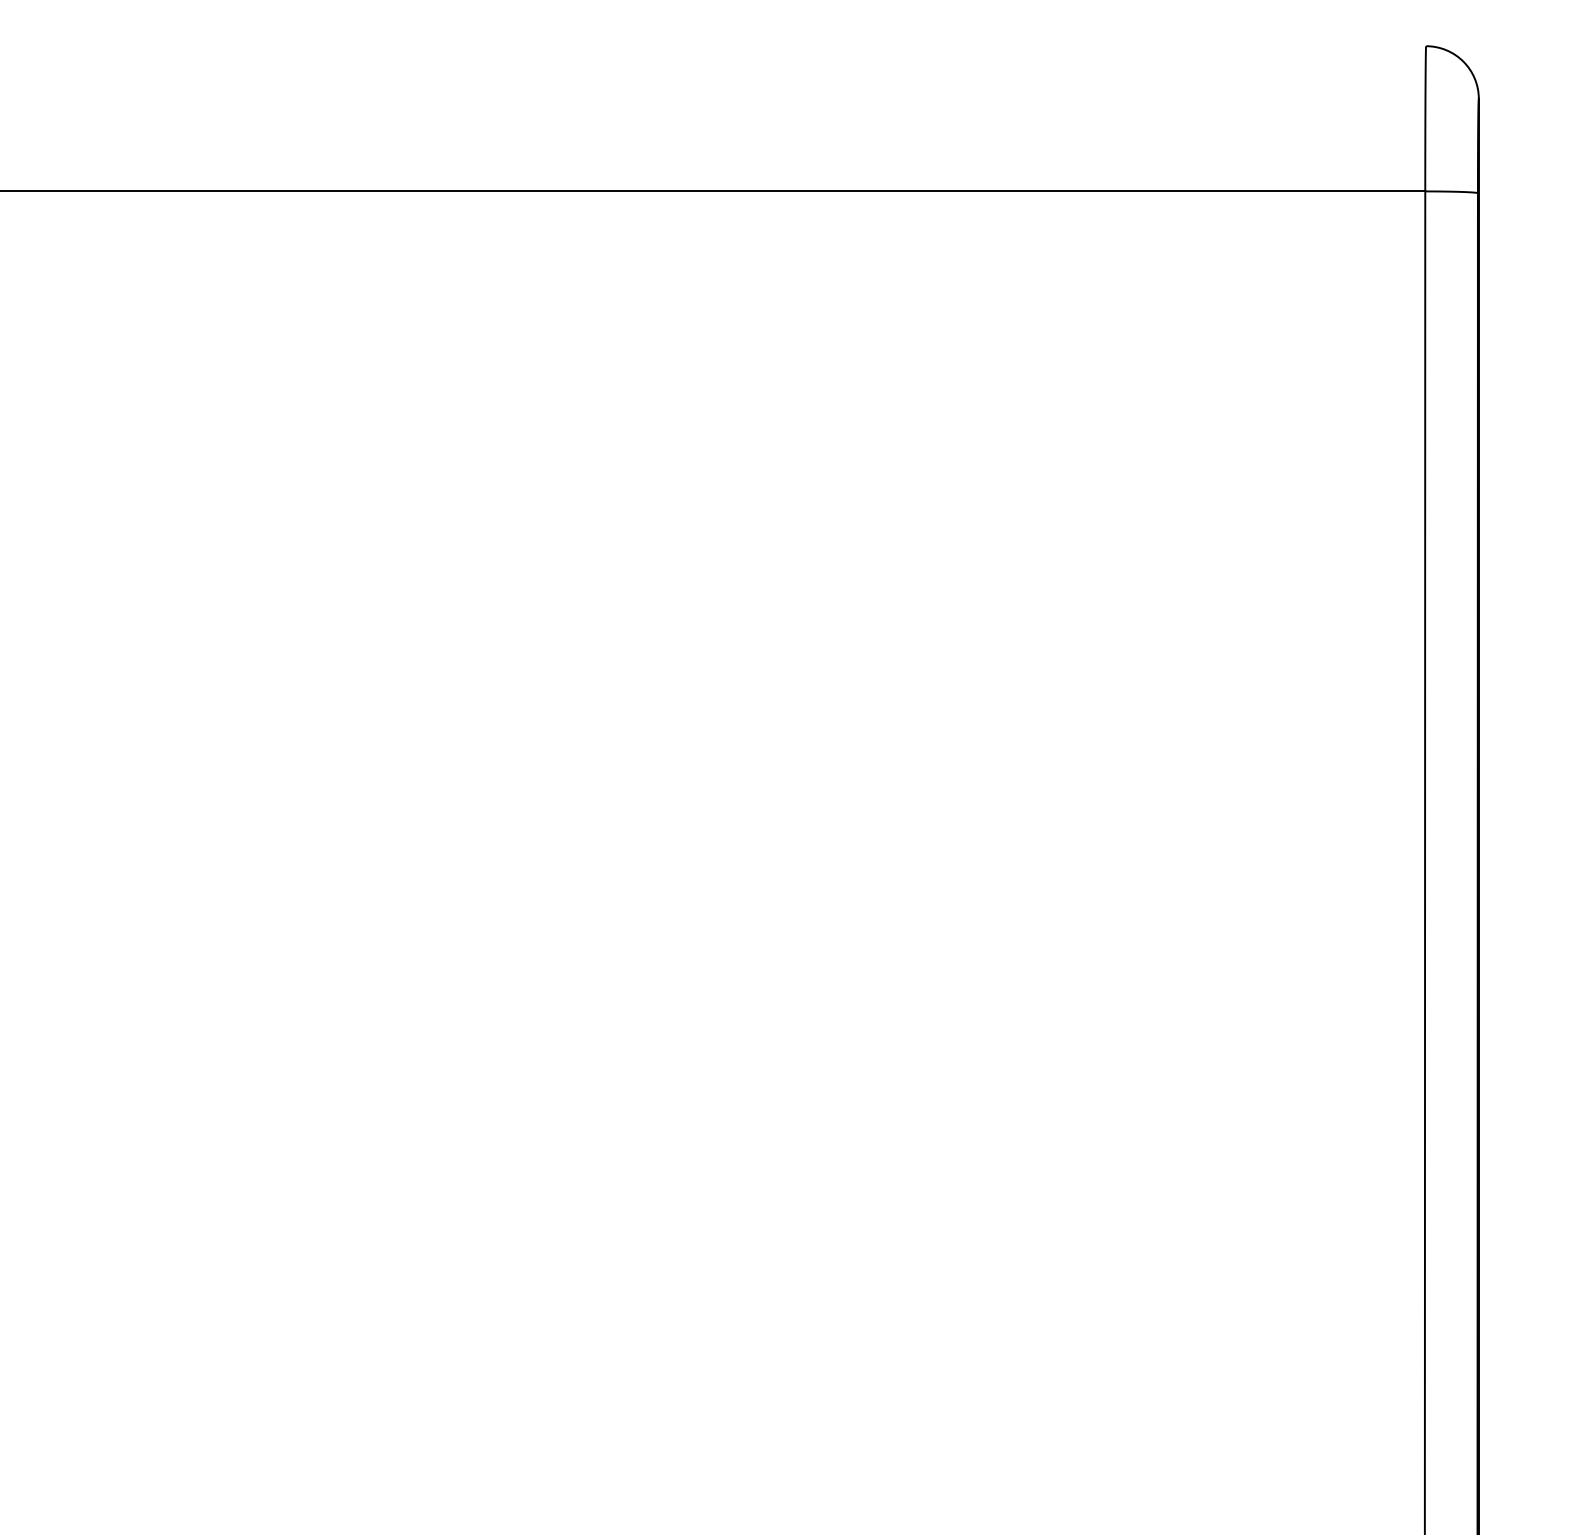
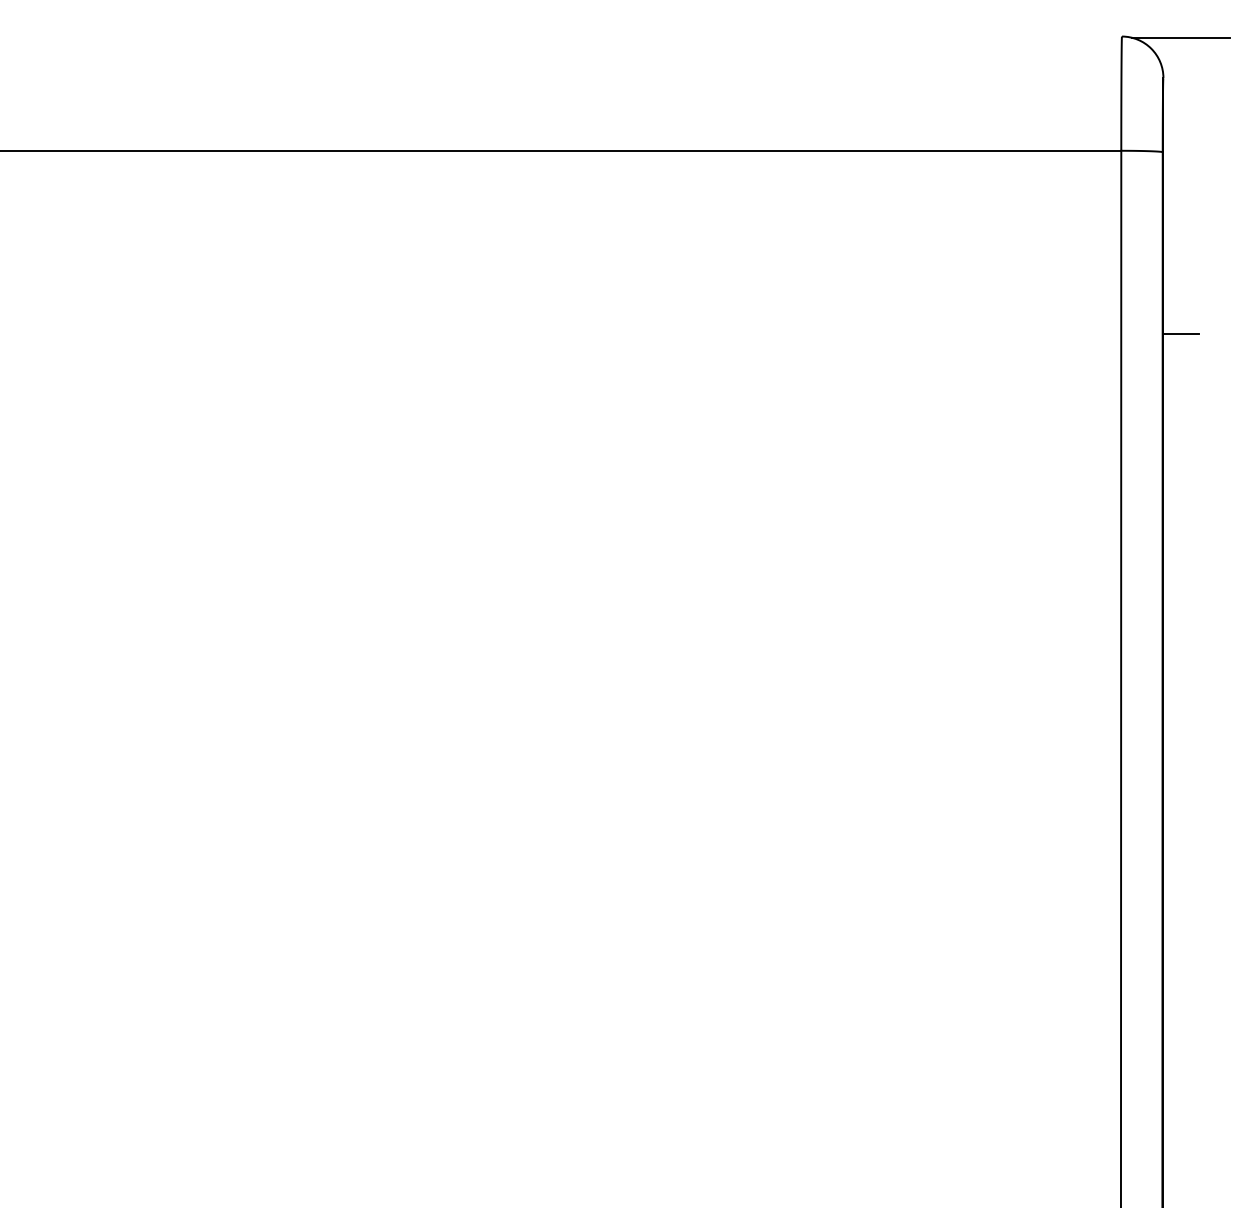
line: (1501, 47) -> (1181, 37), added
line: (1500, 424) -> (1180, 334), added

